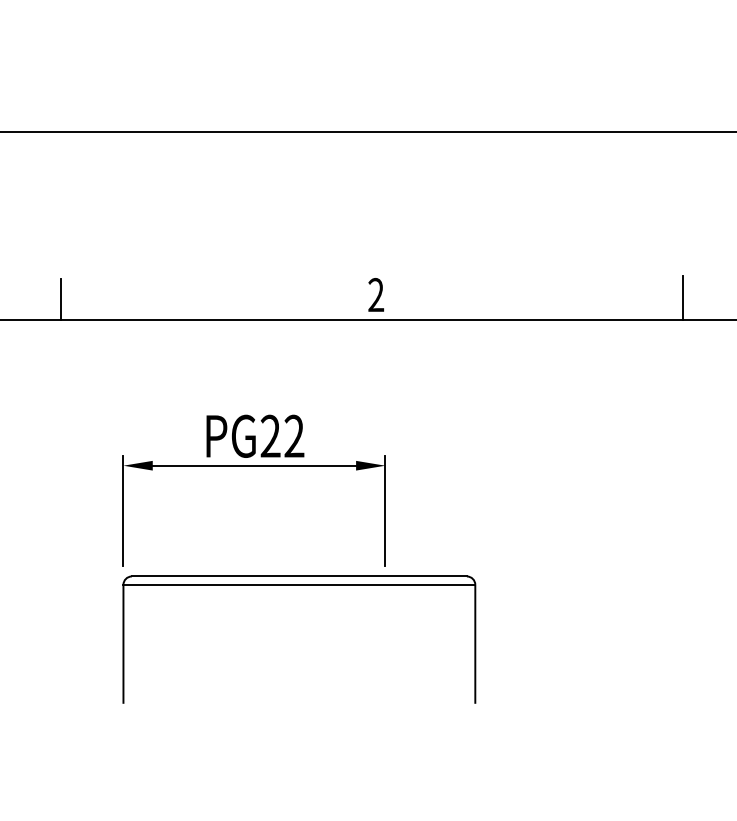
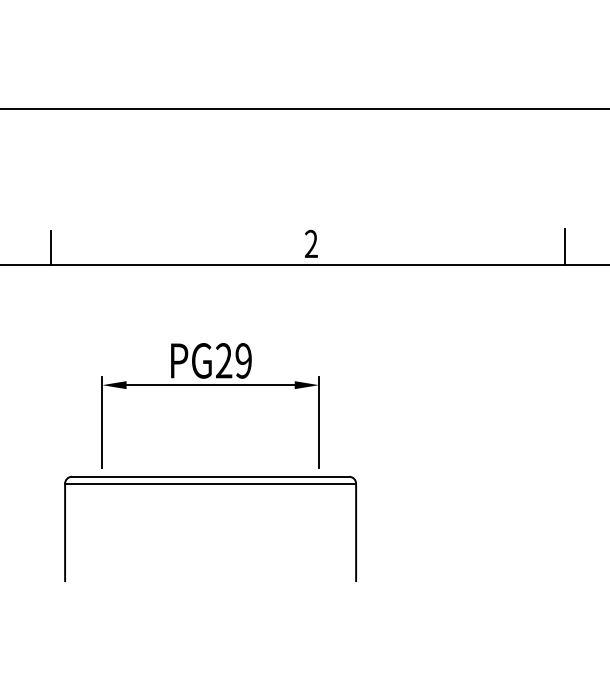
text: (294, 436) -> (243, 361), PG22 -> PG29
part: (299, 585) -> (210, 484), moved

